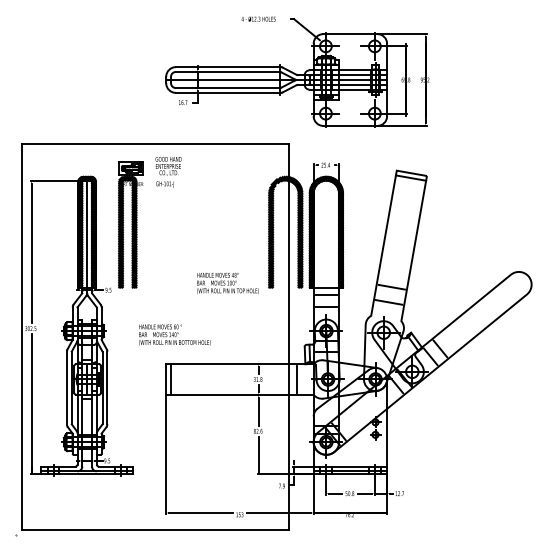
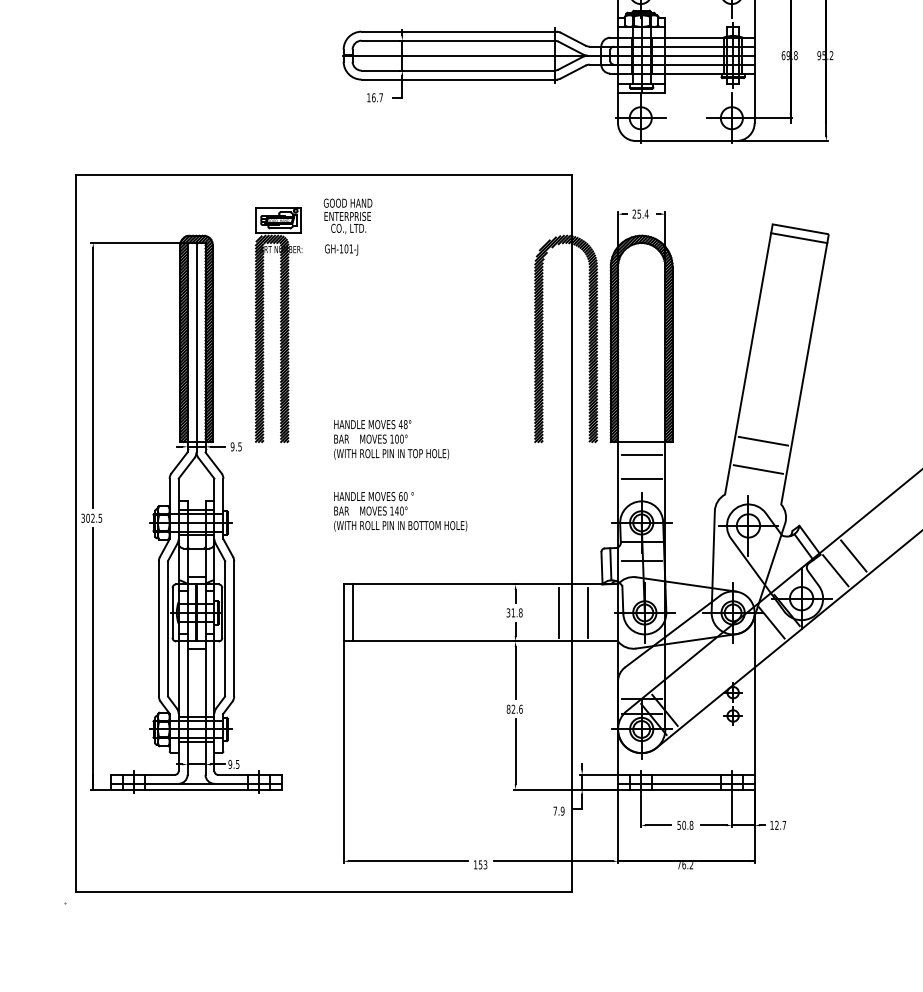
text: (227, 282) -> (390, 438), moved
text: (174, 334) -> (400, 510), moved
line: (281, 379) -> (558, 612), added

